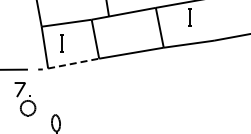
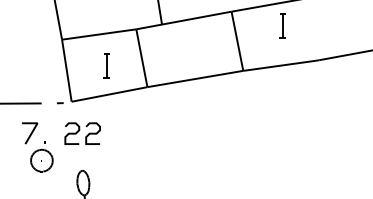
line: (61, 43) -> (106, 66), moved
line: (73, 63) -> (109, 94), dashed -> solid
part: (55, 89) -> (82, 132), added

